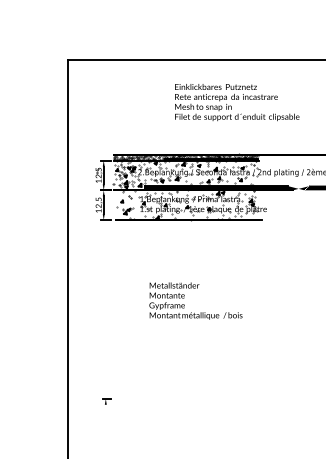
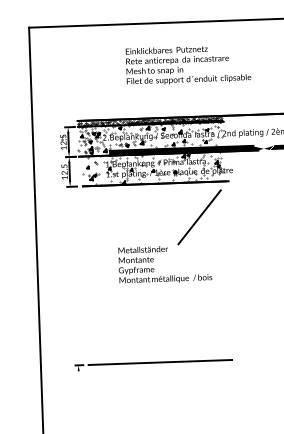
text: (237, 102) -> (188, 64), moved
line: (232, 254) -> (200, 216), added
line: (187, 398) -> (160, 362), added

